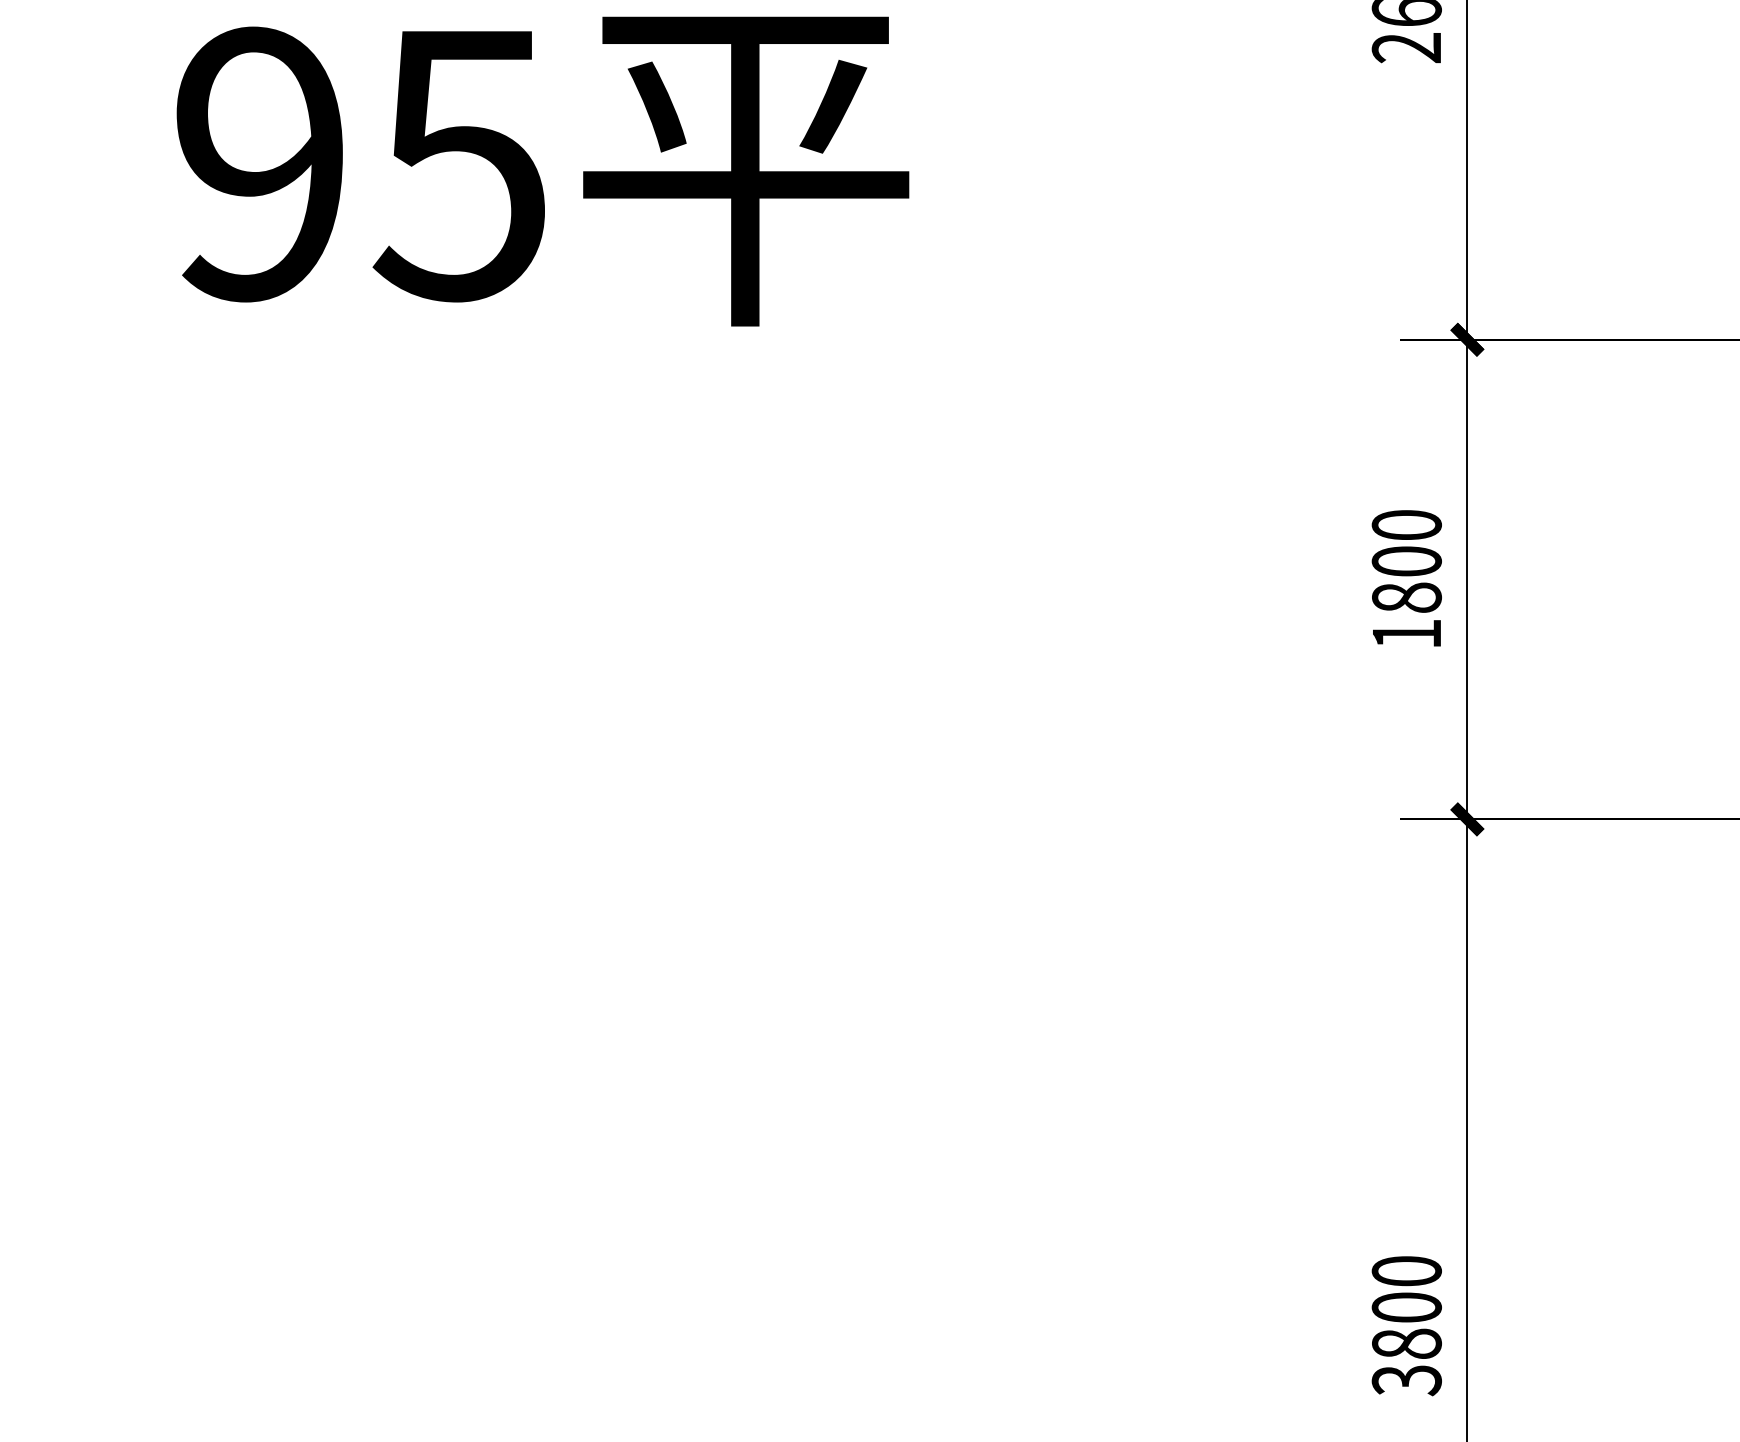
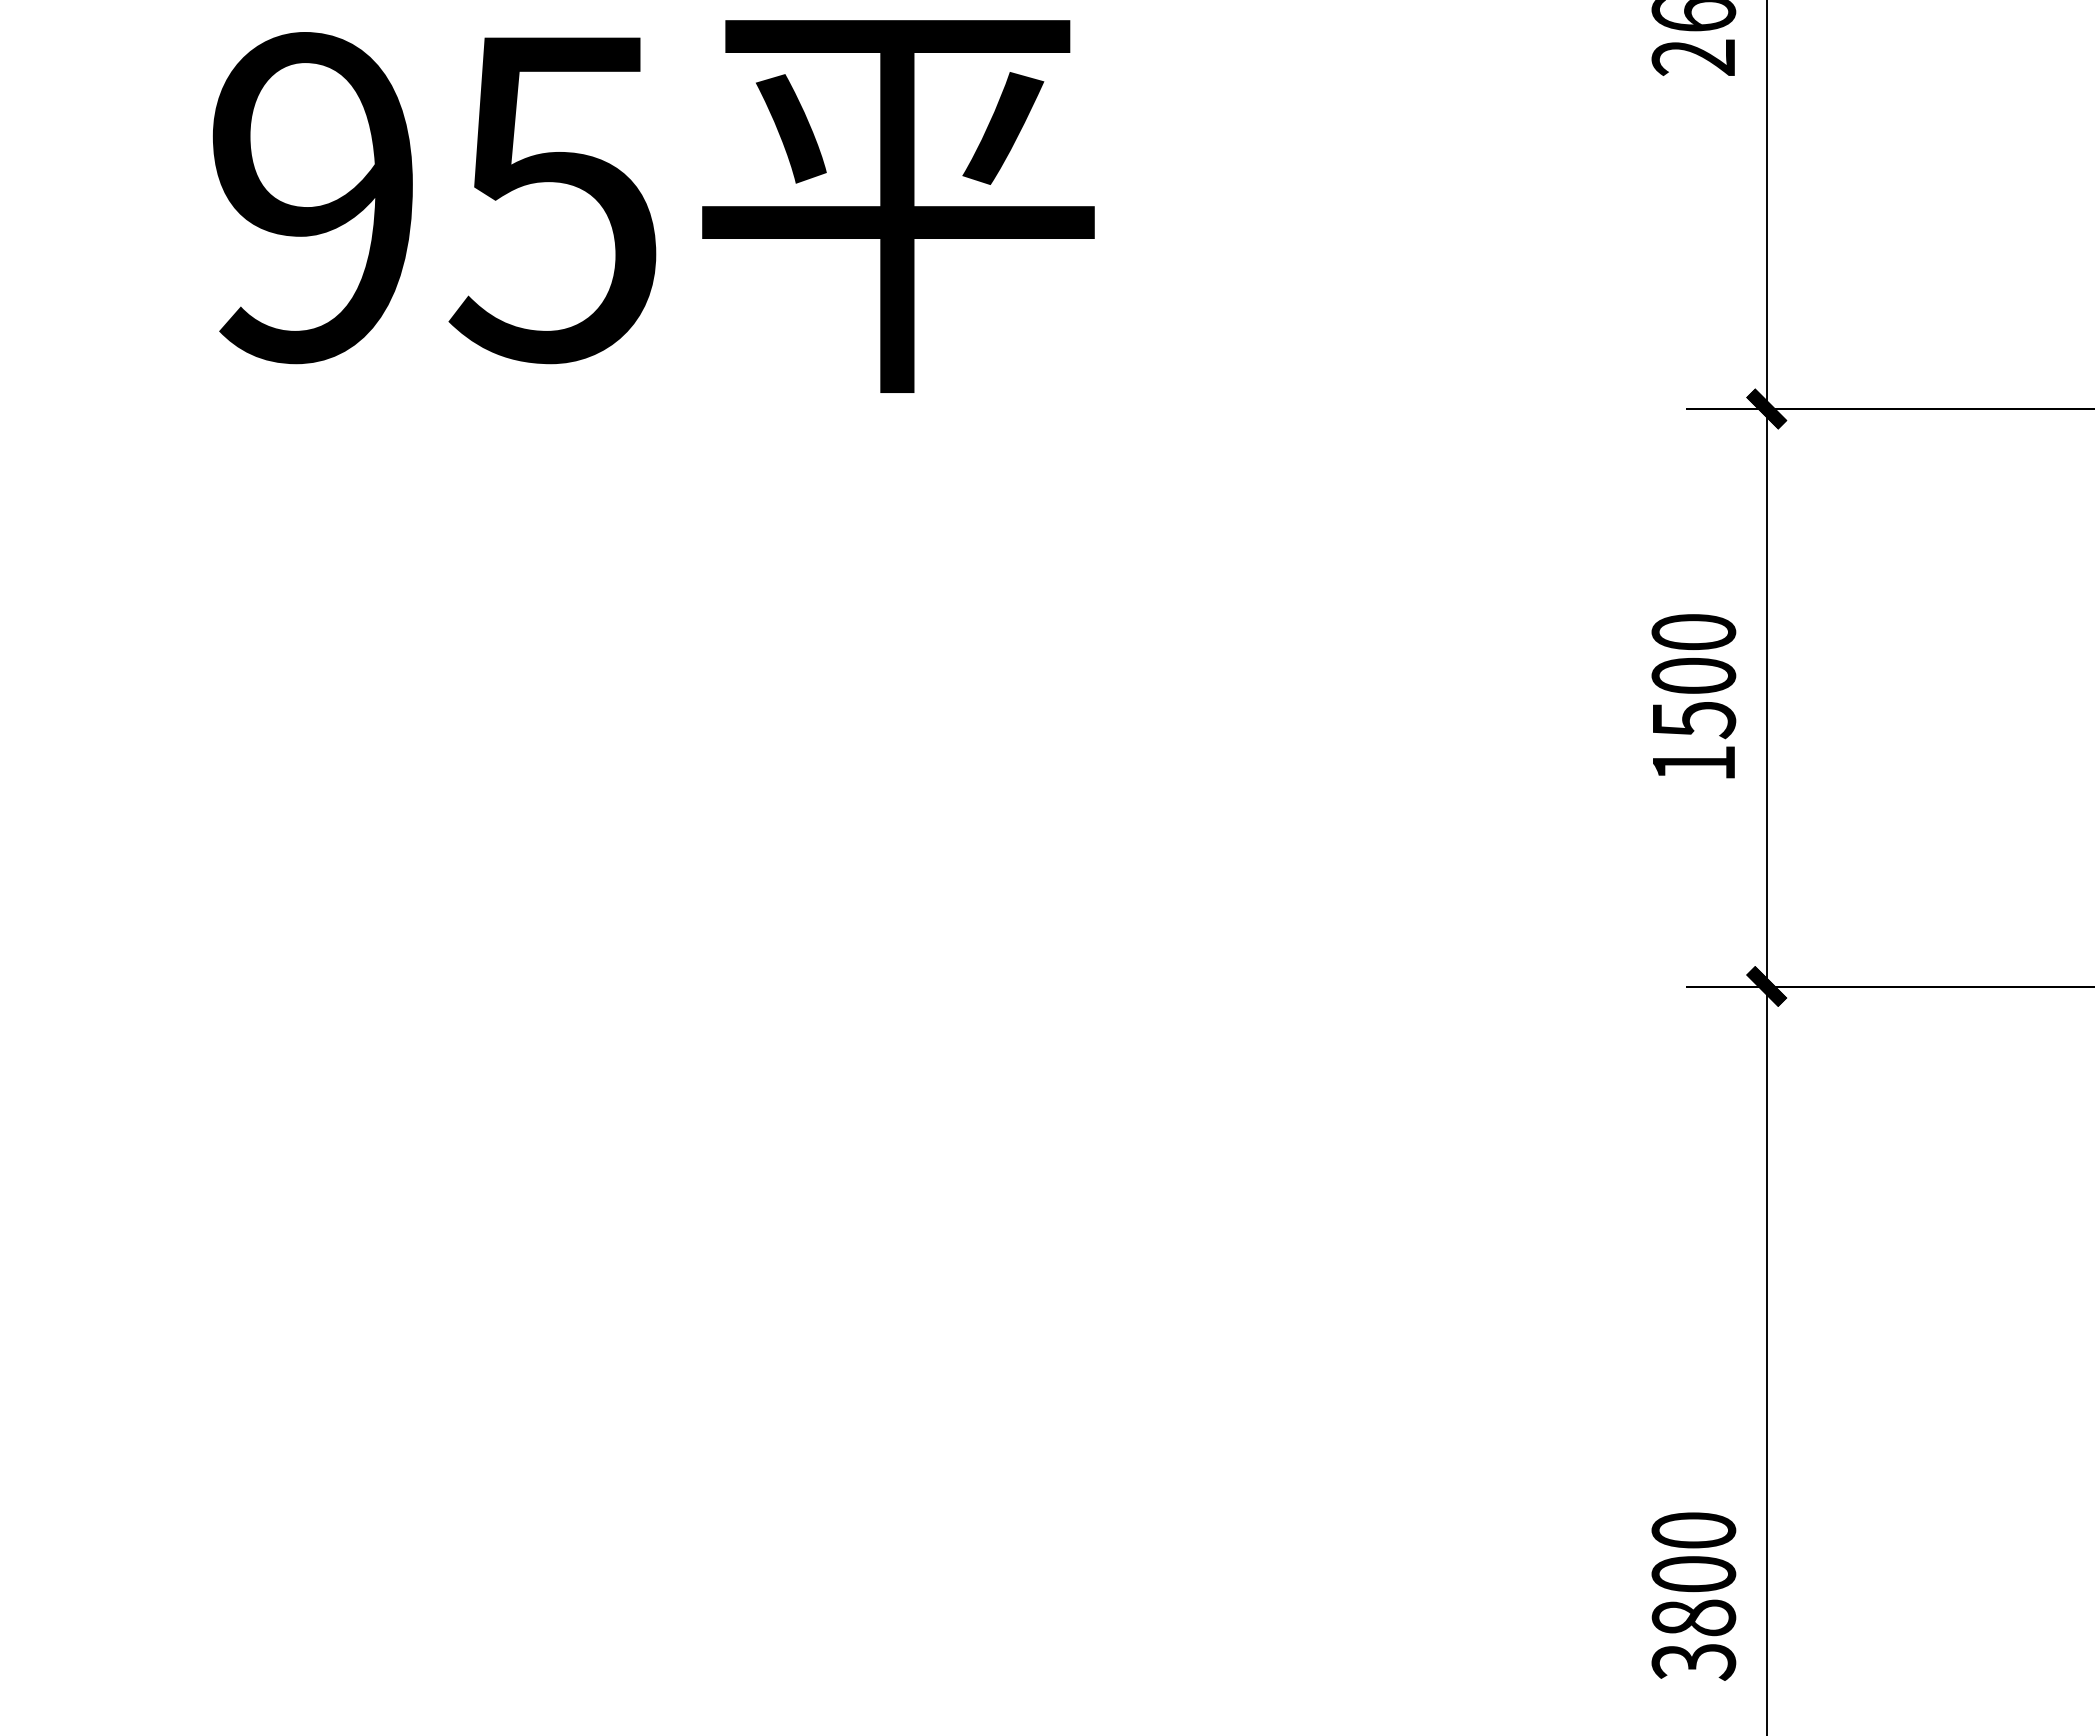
text: (1406, 598) -> (1693, 720), 1800 -> 1500

